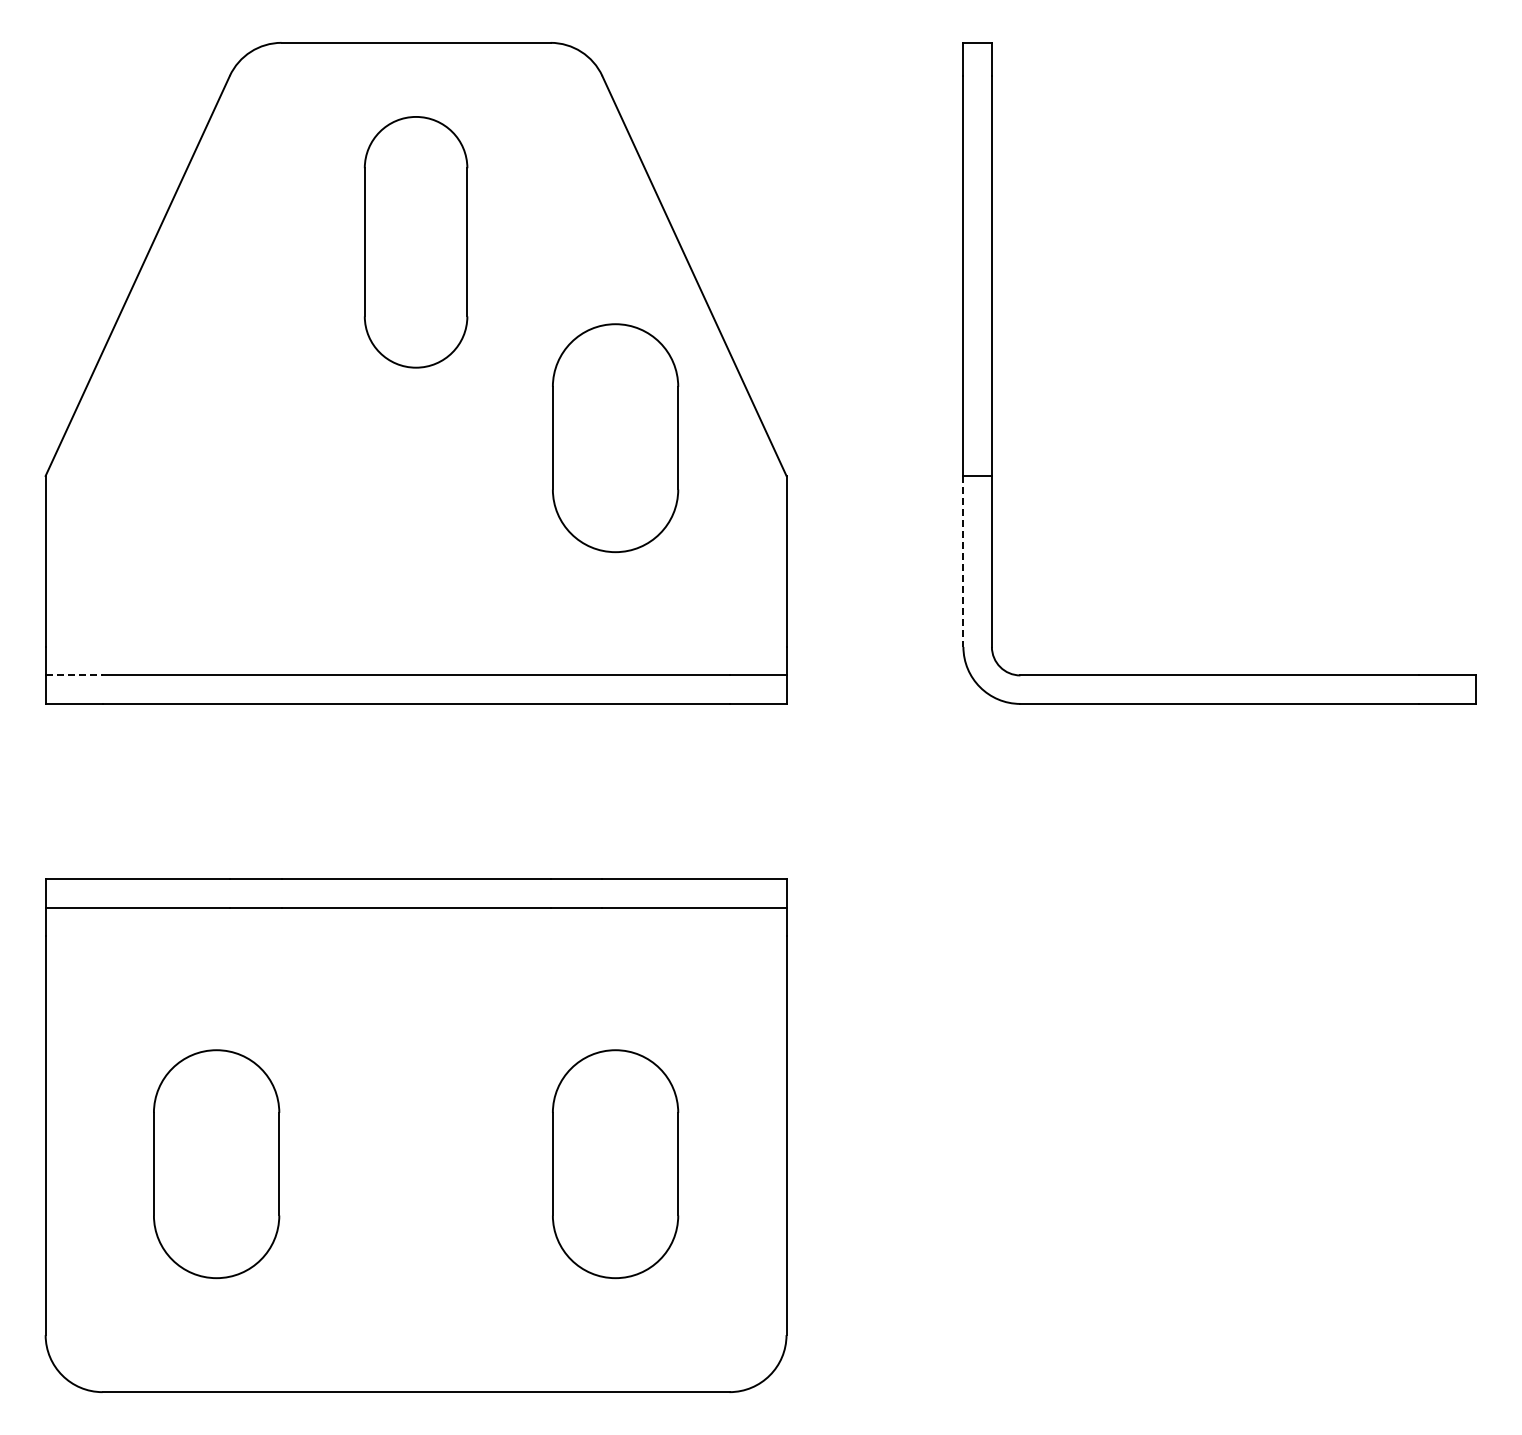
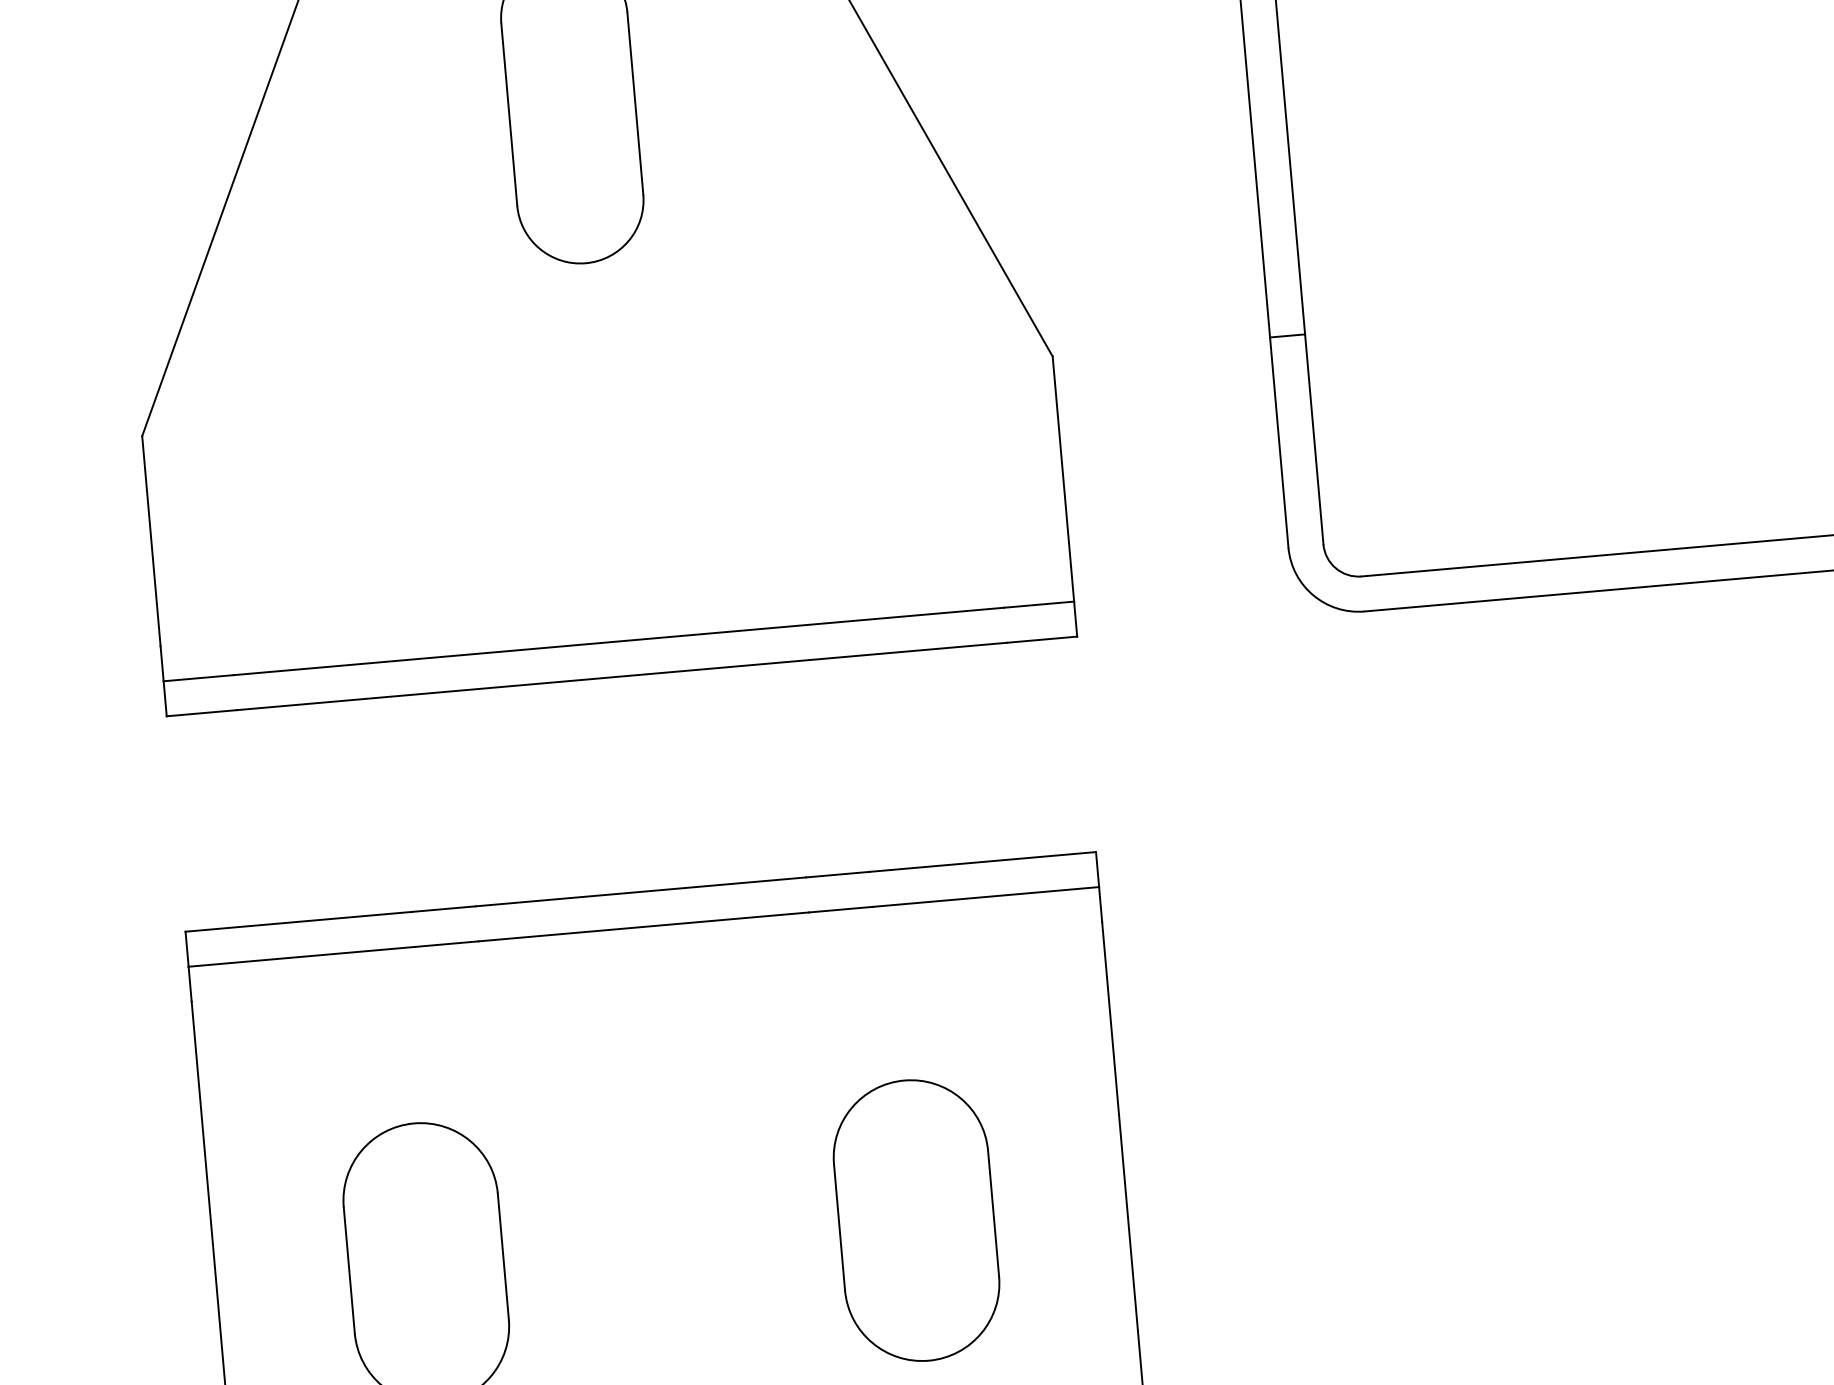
part: (615, 438) -> (838, 328), removed
line: (963, 561) -> (1279, 442), dashed -> solid
line: (74, 675) -> (199, 678), dashed -> solid

